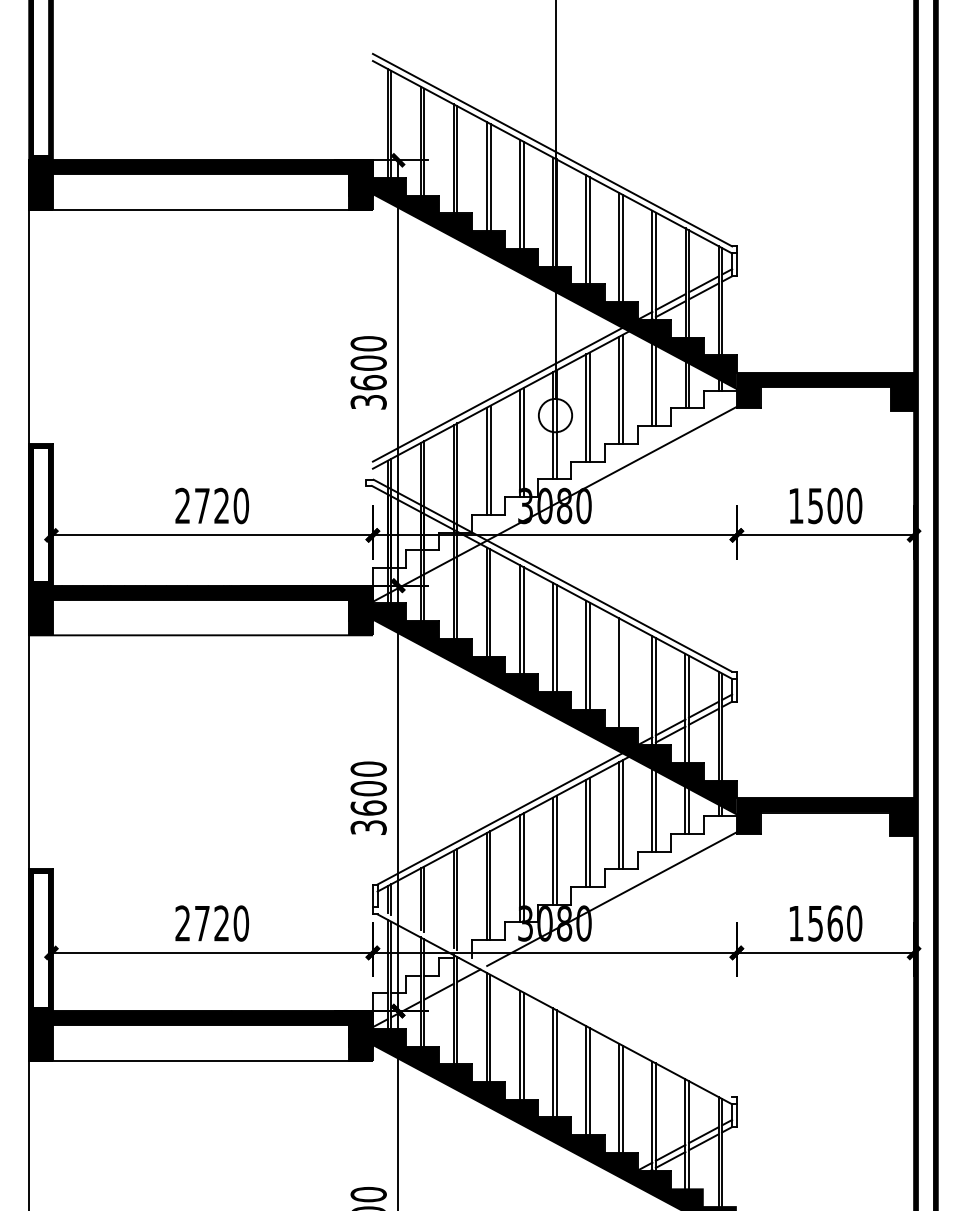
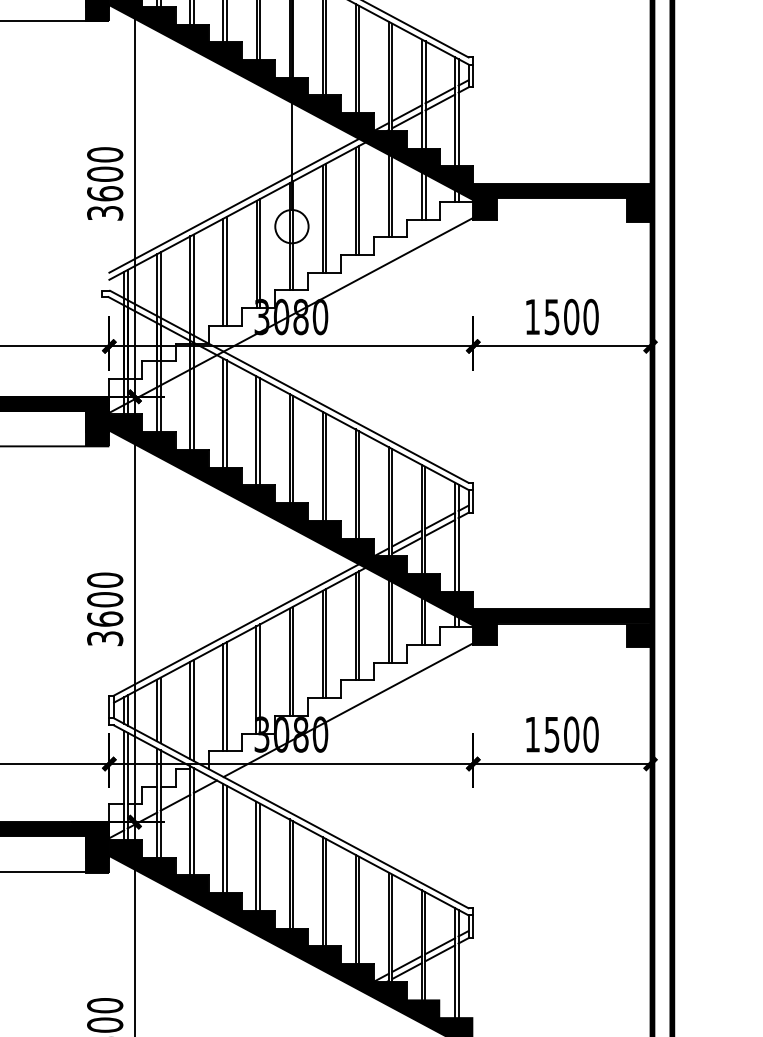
line: (622, 673) -> (358, 484), added
text: (834, 923) -> (570, 734), 1560 -> 1500
line: (554, 1002) -> (290, 813), added

